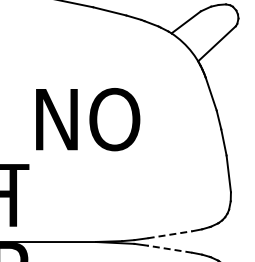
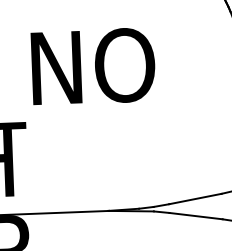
line: (169, 234) -> (194, 198), dashed -> solid
line: (169, 249) -> (195, 216), dashed -> solid

